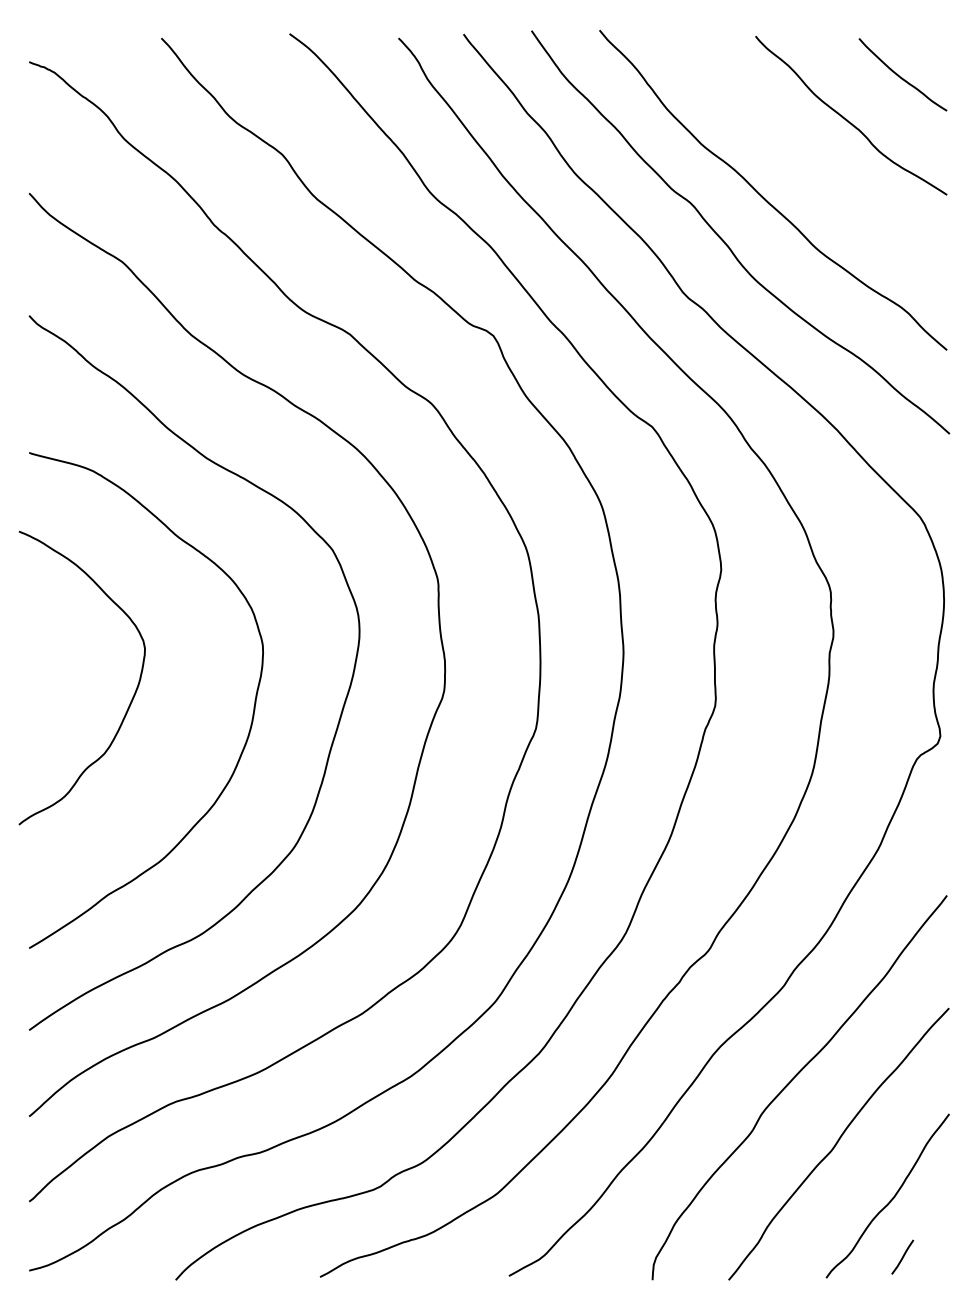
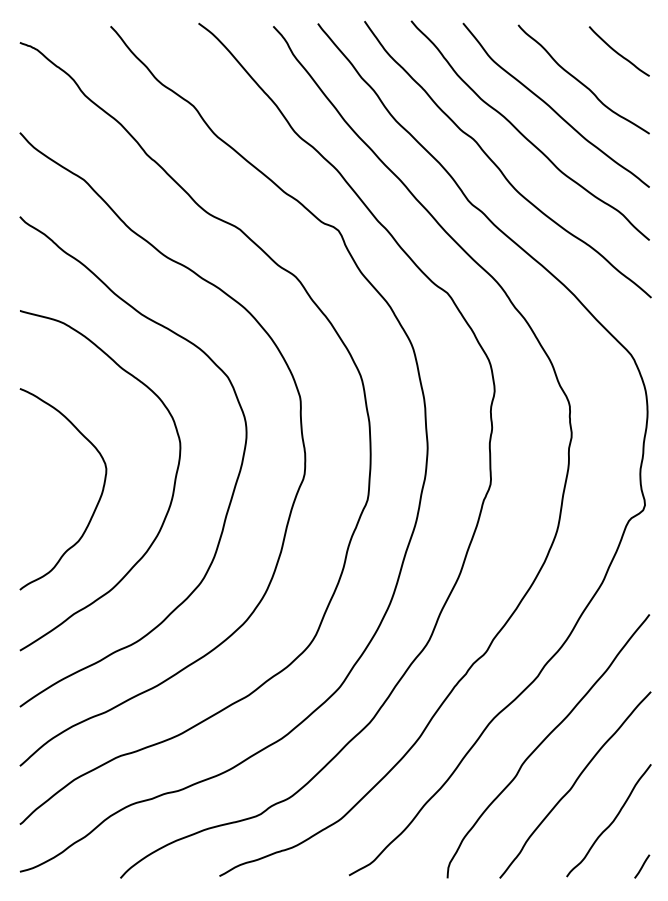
curve: (805, 156) -> (552, 107), added
curve: (129, 703) -> (95, 506), moved
line: (903, 1257) -> (642, 866), moved

